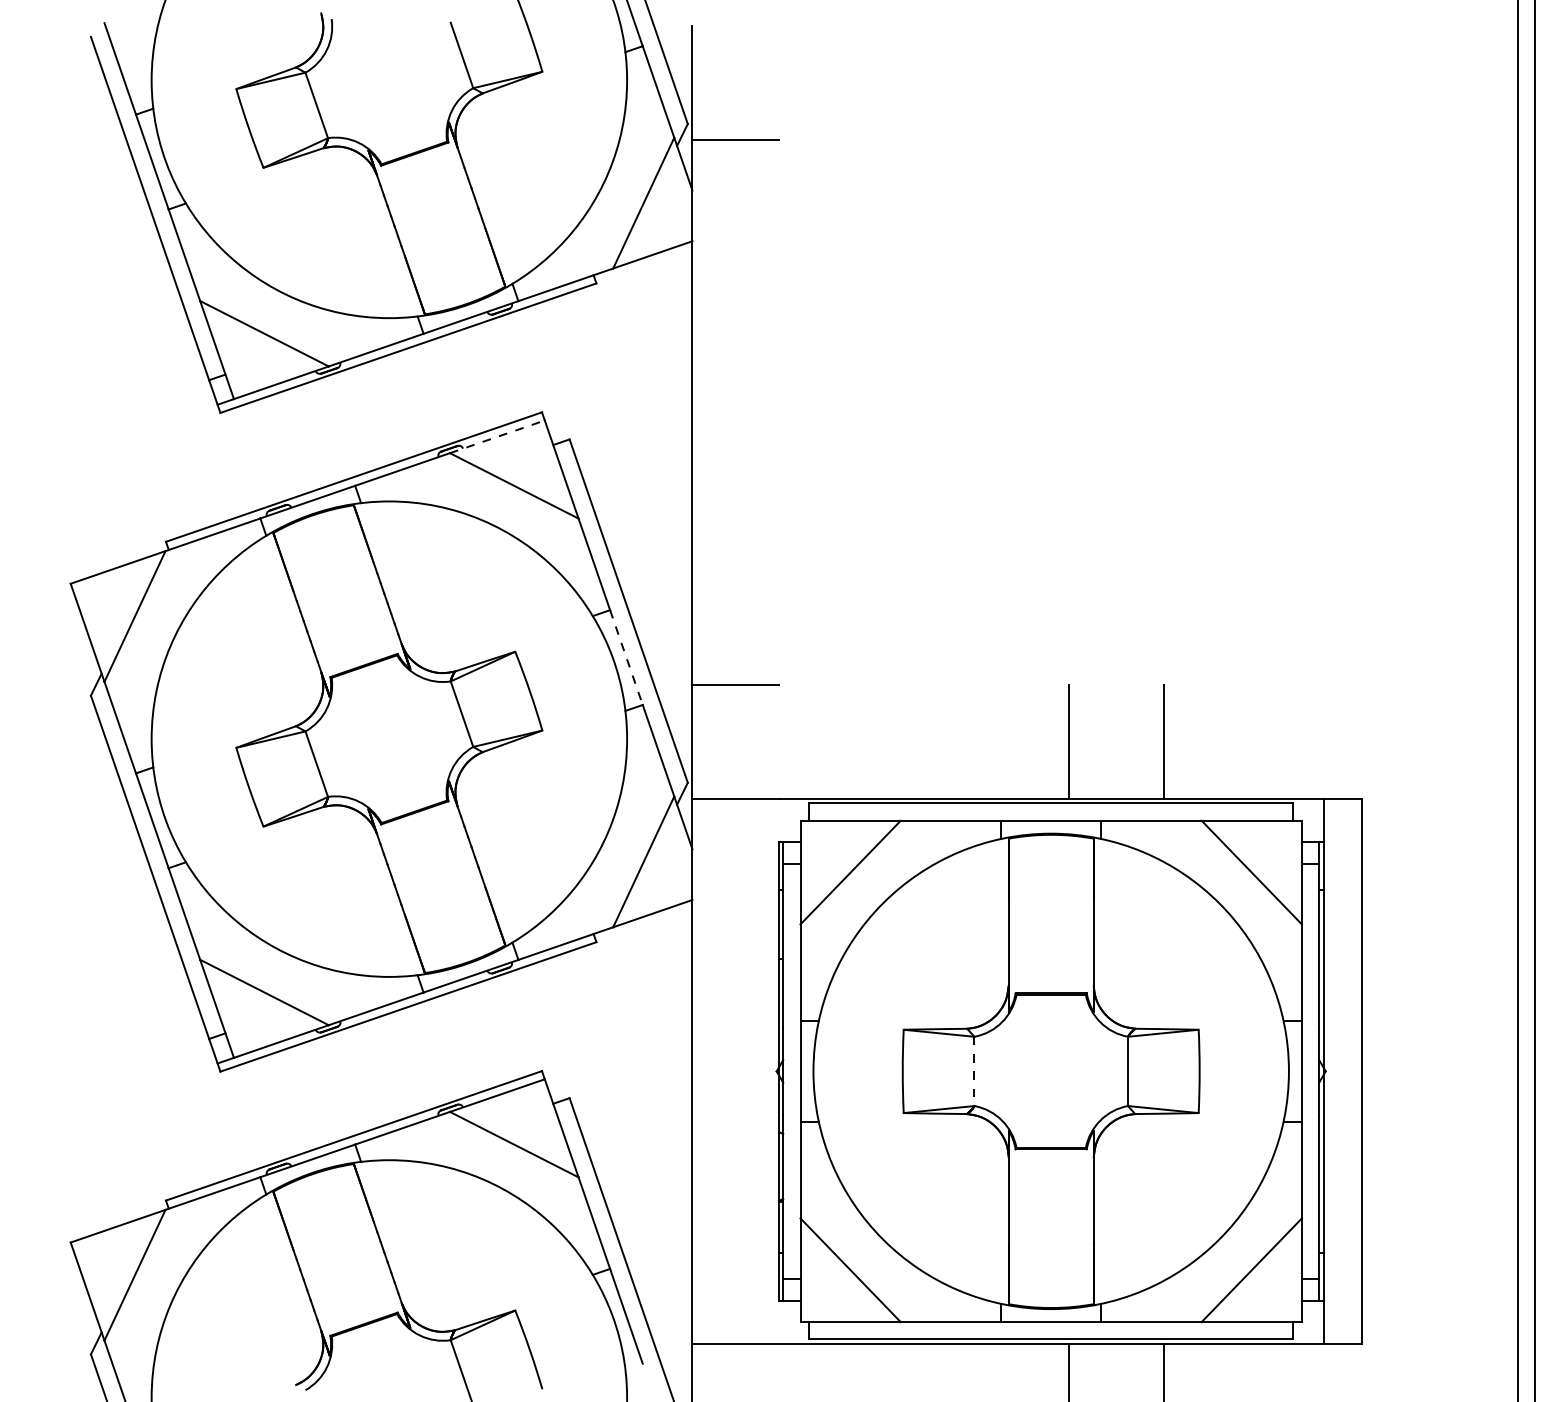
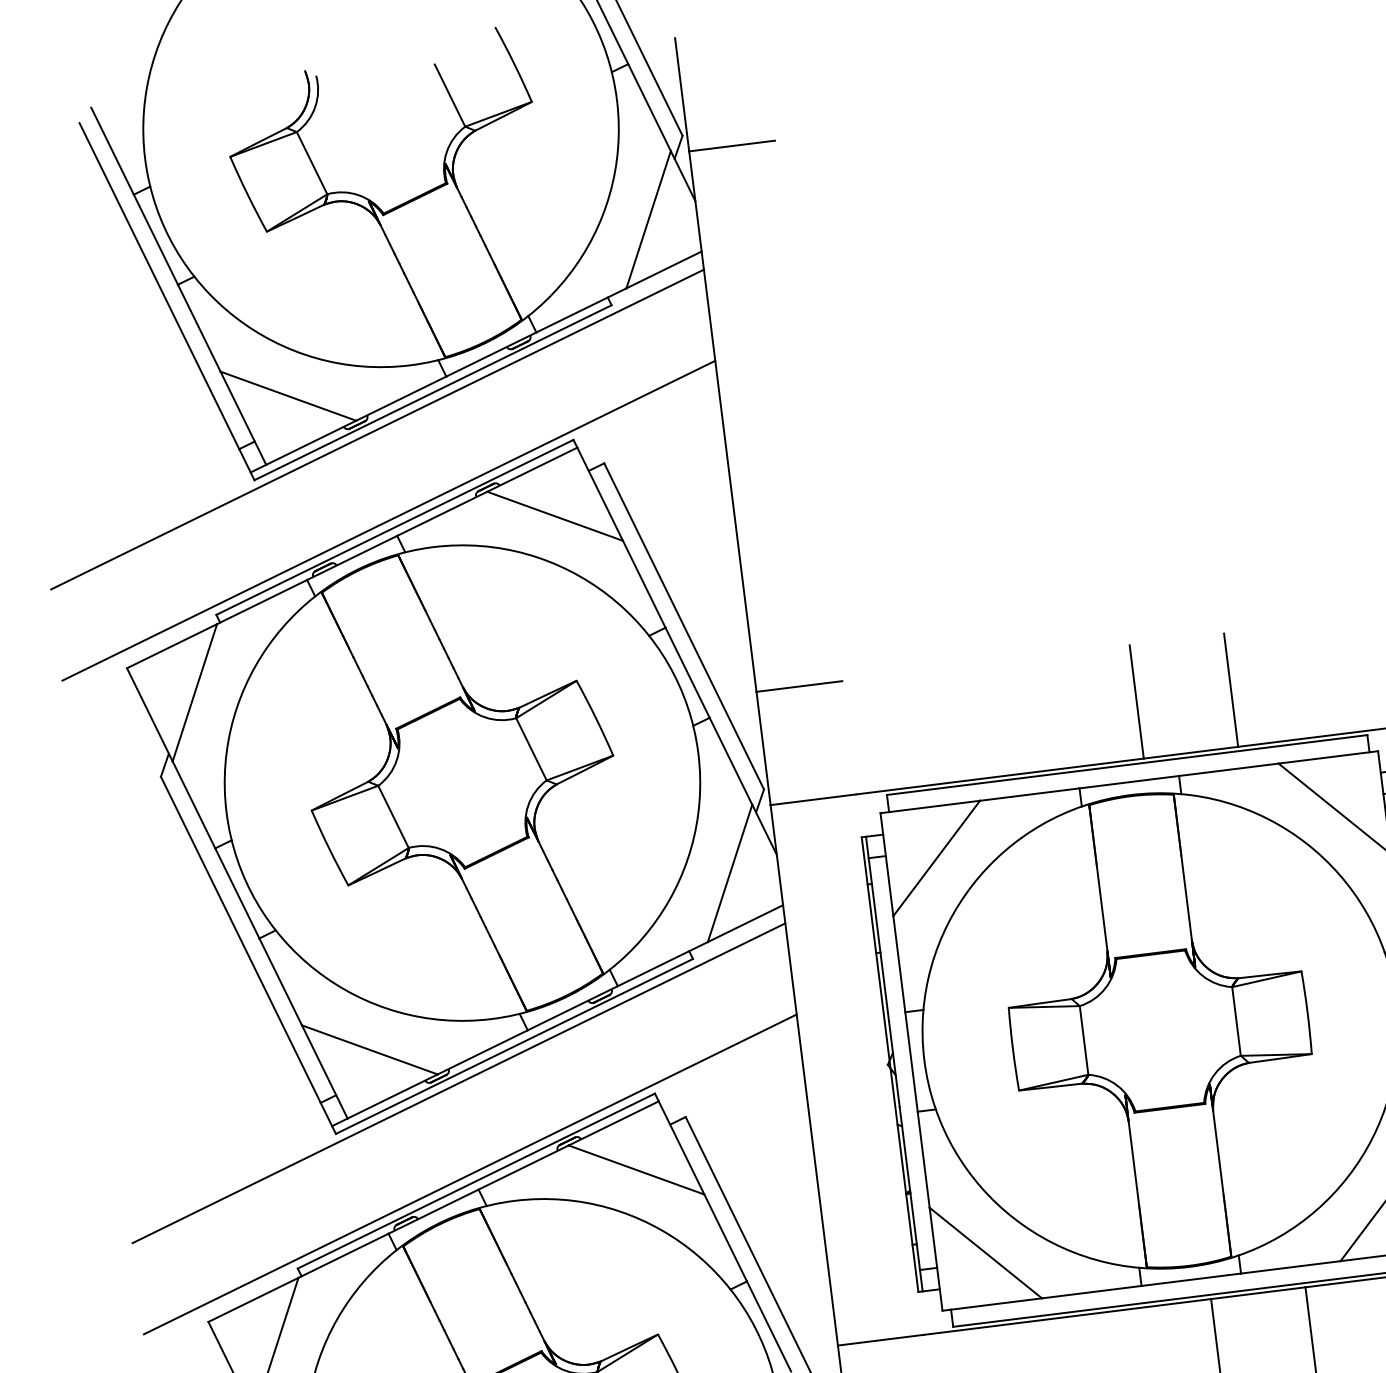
line: (348, 377) -> (377, 429), added
line: (497, 436) -> (532, 469), dashed -> solid
line: (348, 469) -> (388, 520), added
line: (626, 658) -> (687, 673), dashed -> solid
line: (348, 1036) -> (458, 1083), added
line: (974, 1071) -> (1084, 1040), dashed -> solid
line: (348, 1128) -> (470, 1174), added

